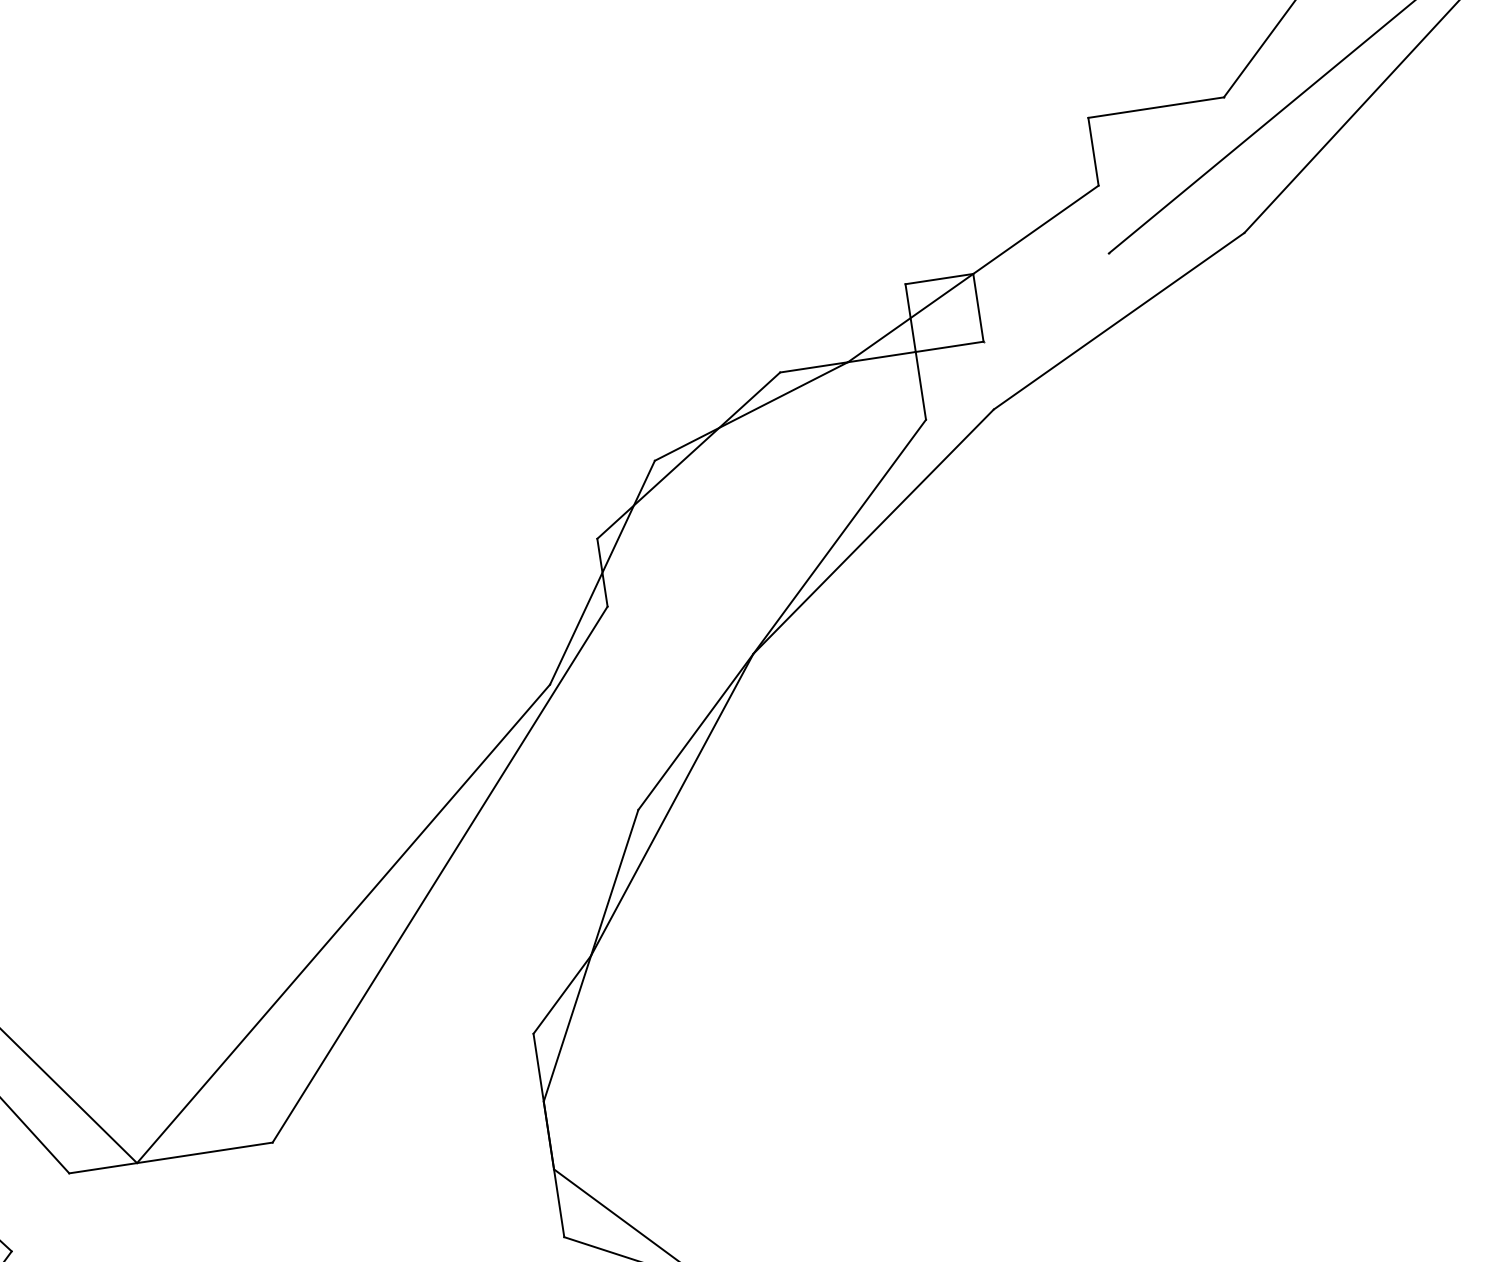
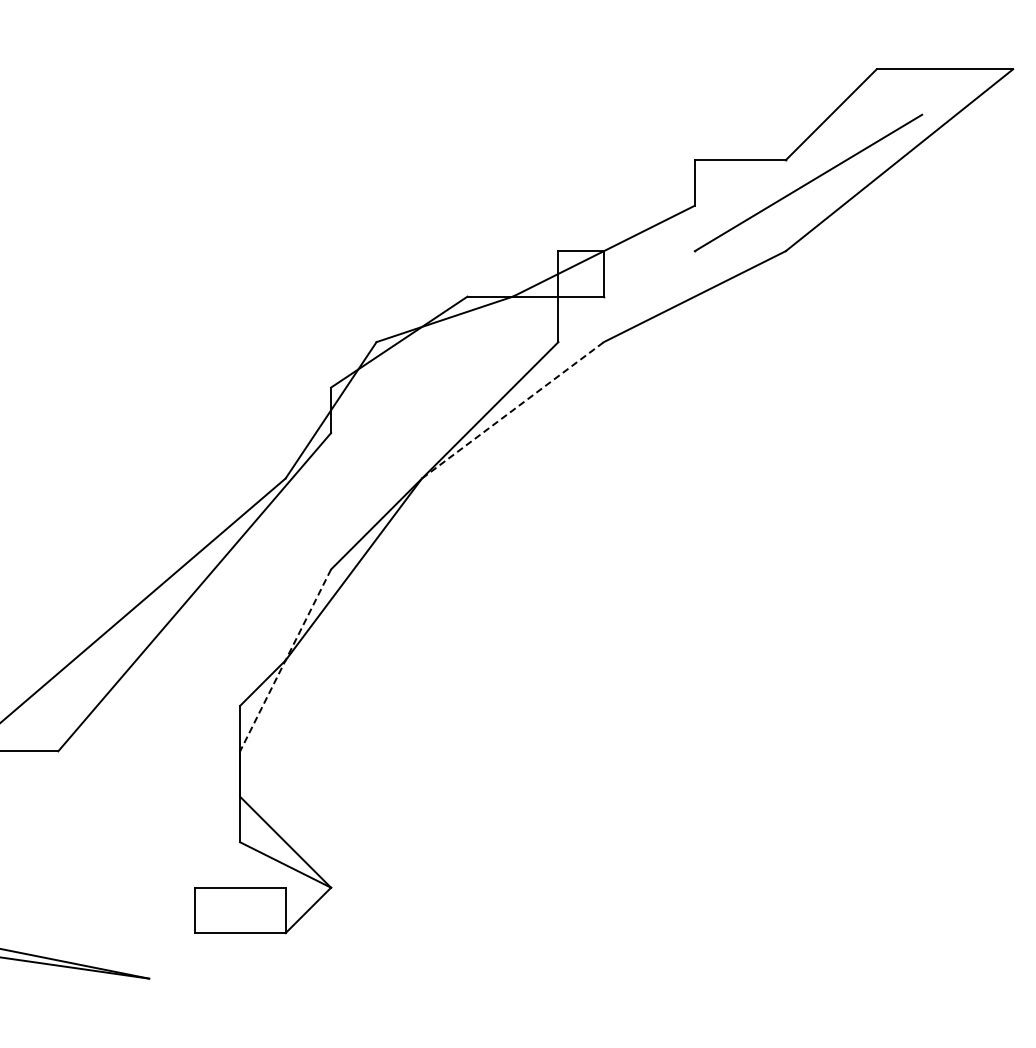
line: (872, 532) -> (512, 410), solid -> dashed
line: (590, 955) -> (285, 660), solid -> dashed

